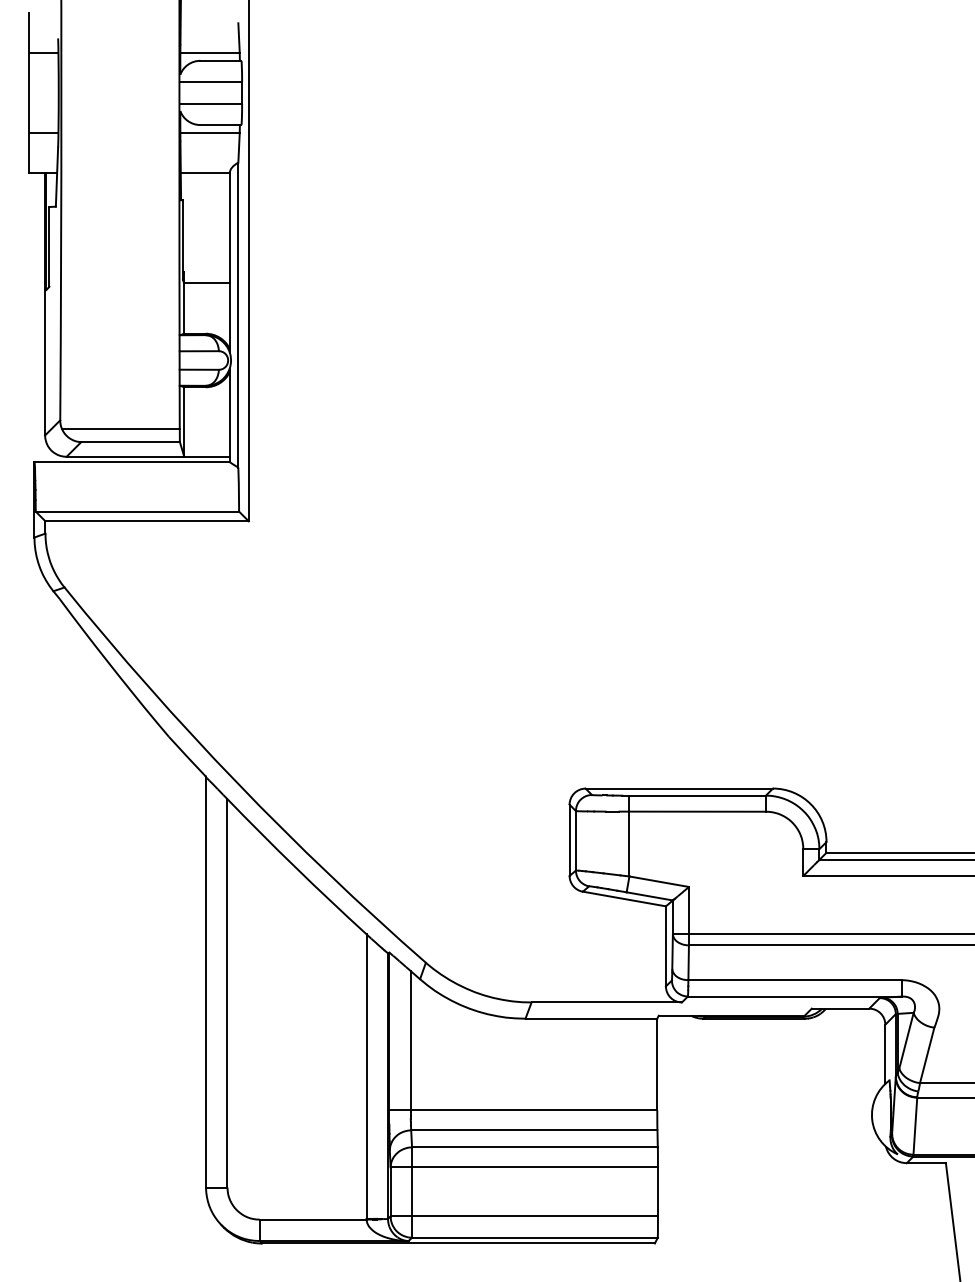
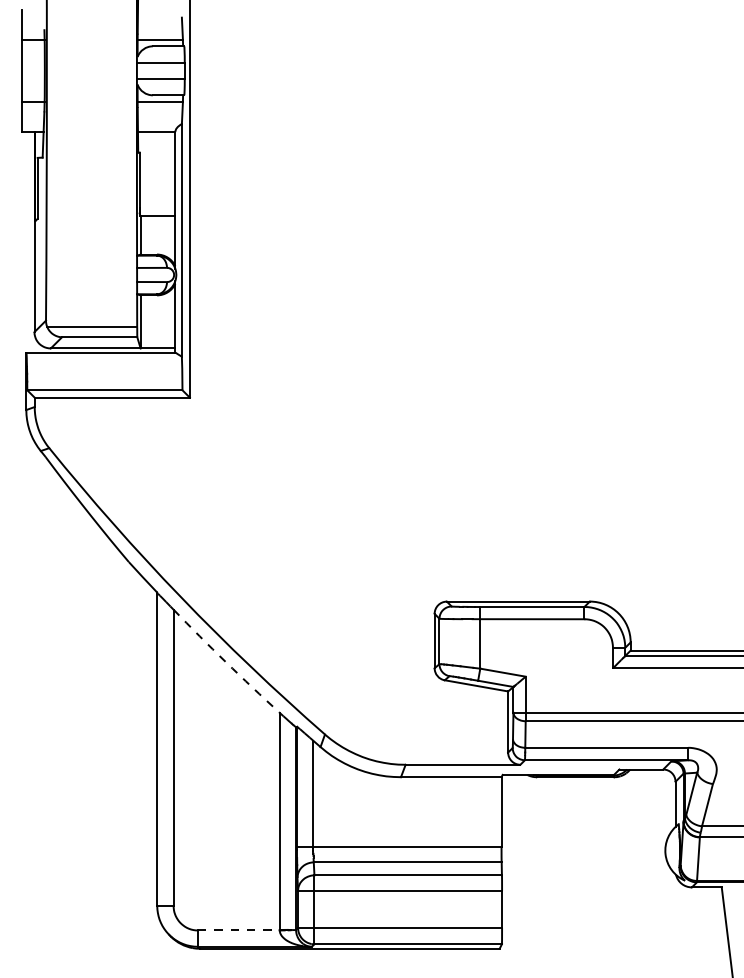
arc: (296, 867) -> (226, 661), solid -> dashed
line: (313, 1219) -> (239, 930), solid -> dashed

